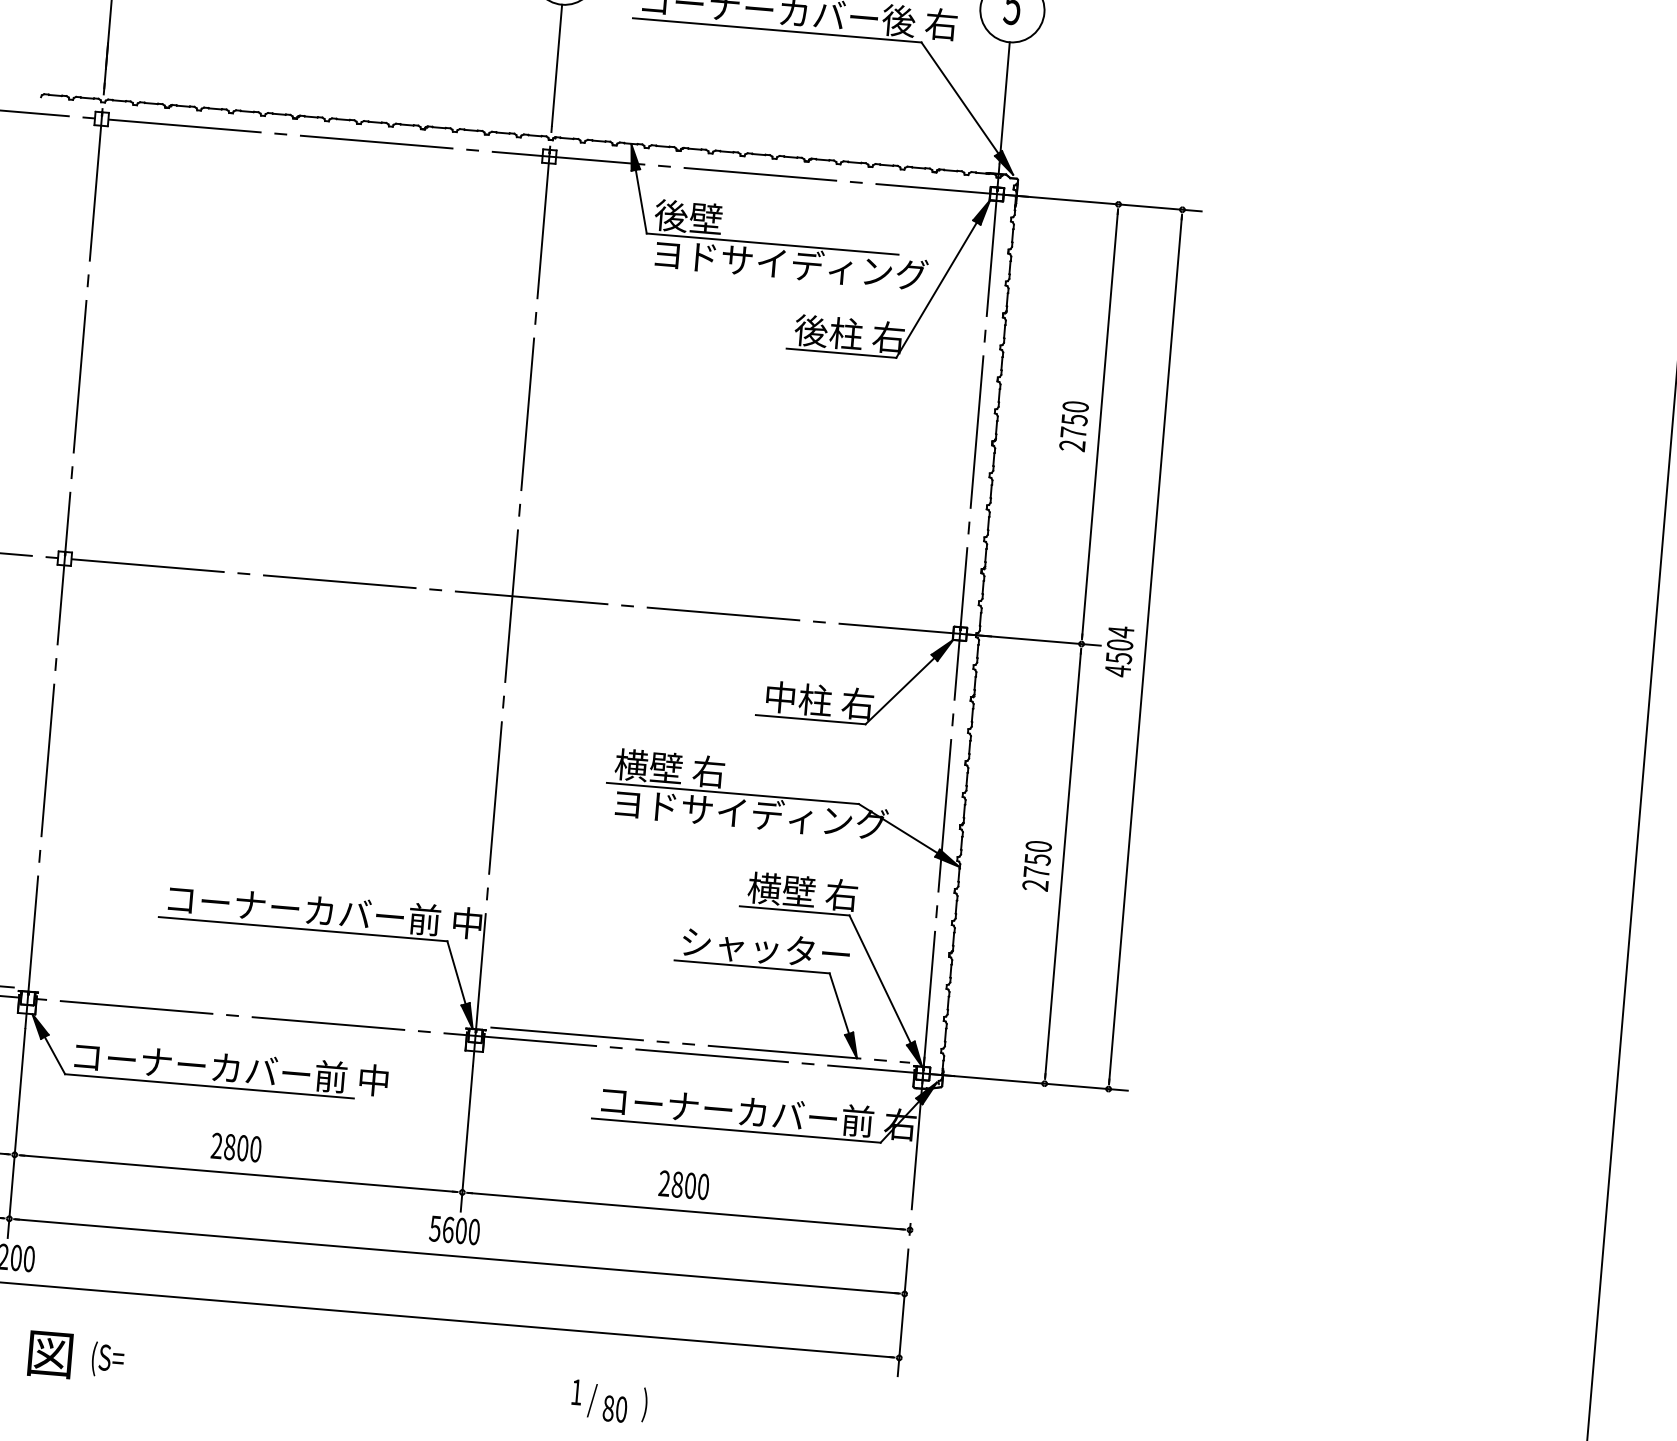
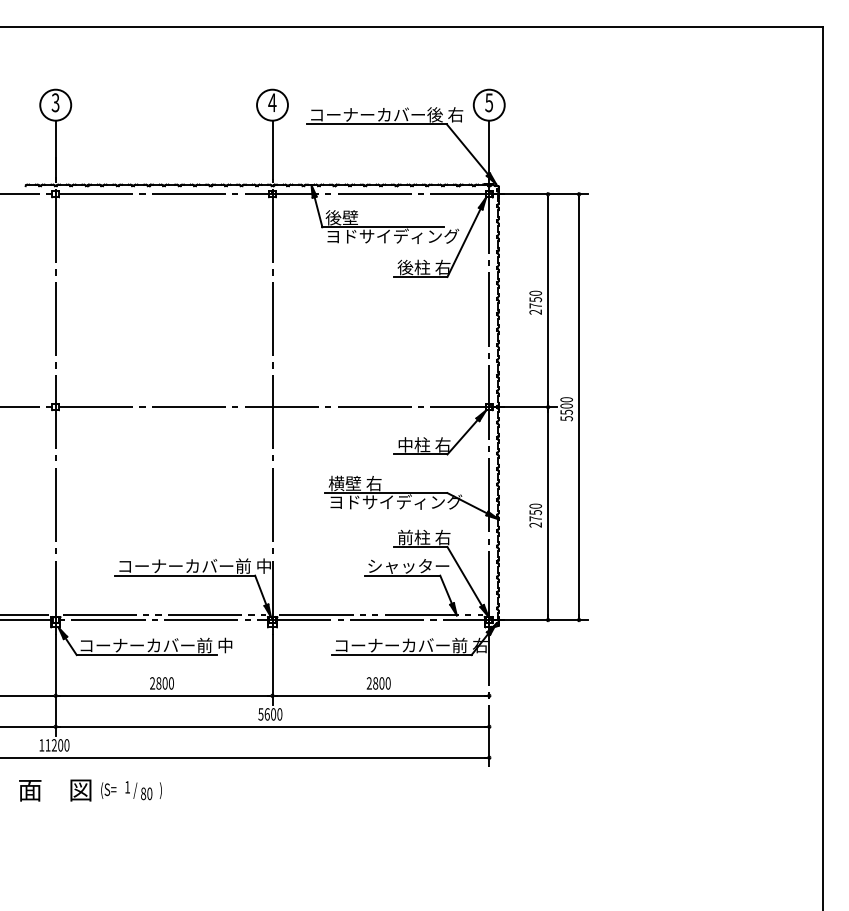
text: (1119, 652) -> (566, 409), 4504 -> 5500
text: (780, 889) -> (413, 537), 横壁 右 -> 前柱 右
line: (251, 1007) -> (163, 615), added
text: (609, 1401) -> (143, 790), moved

